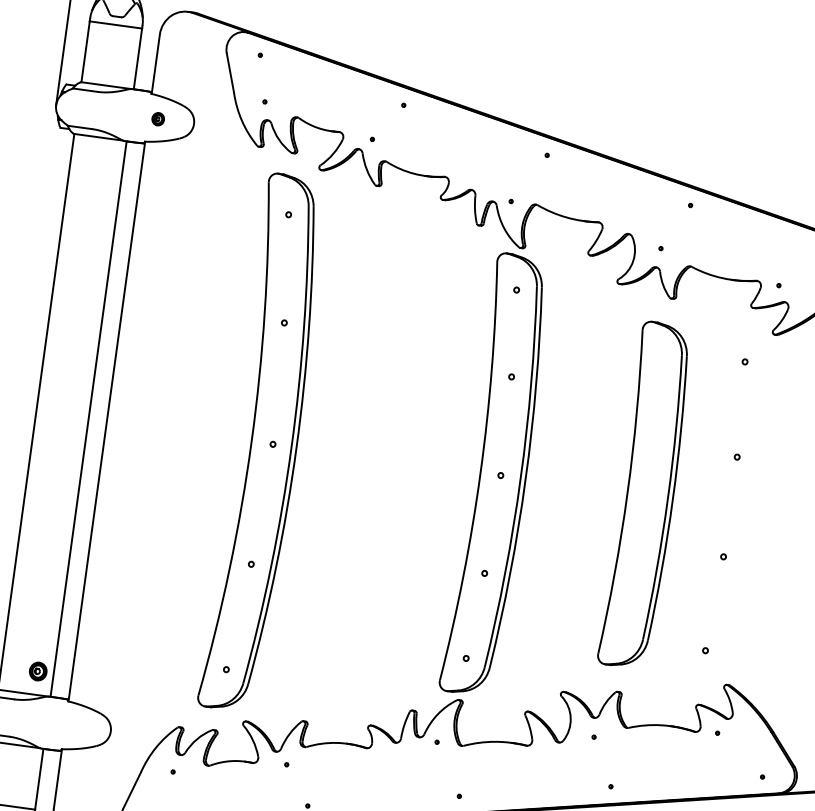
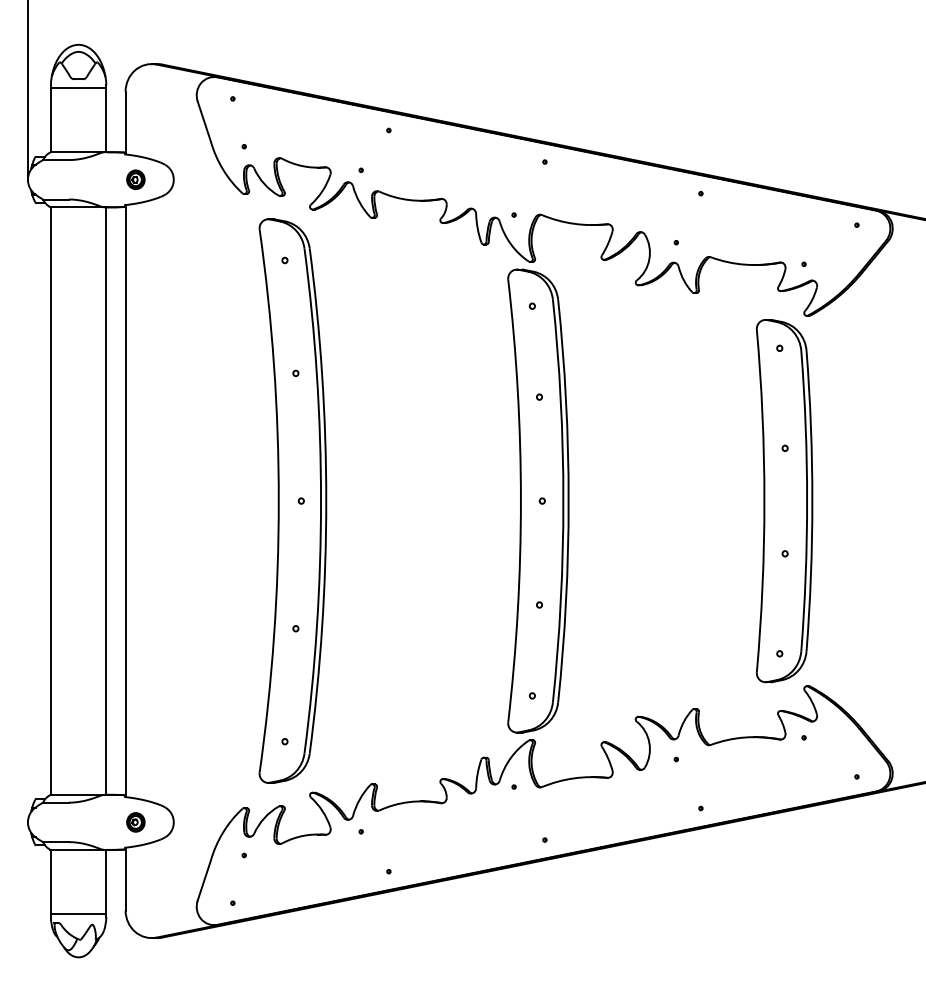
part: (157, 118) -> (135, 179), size x1.43
part: (646, 495) -> (784, 501), moved
part: (37, 671) -> (135, 822), moved

